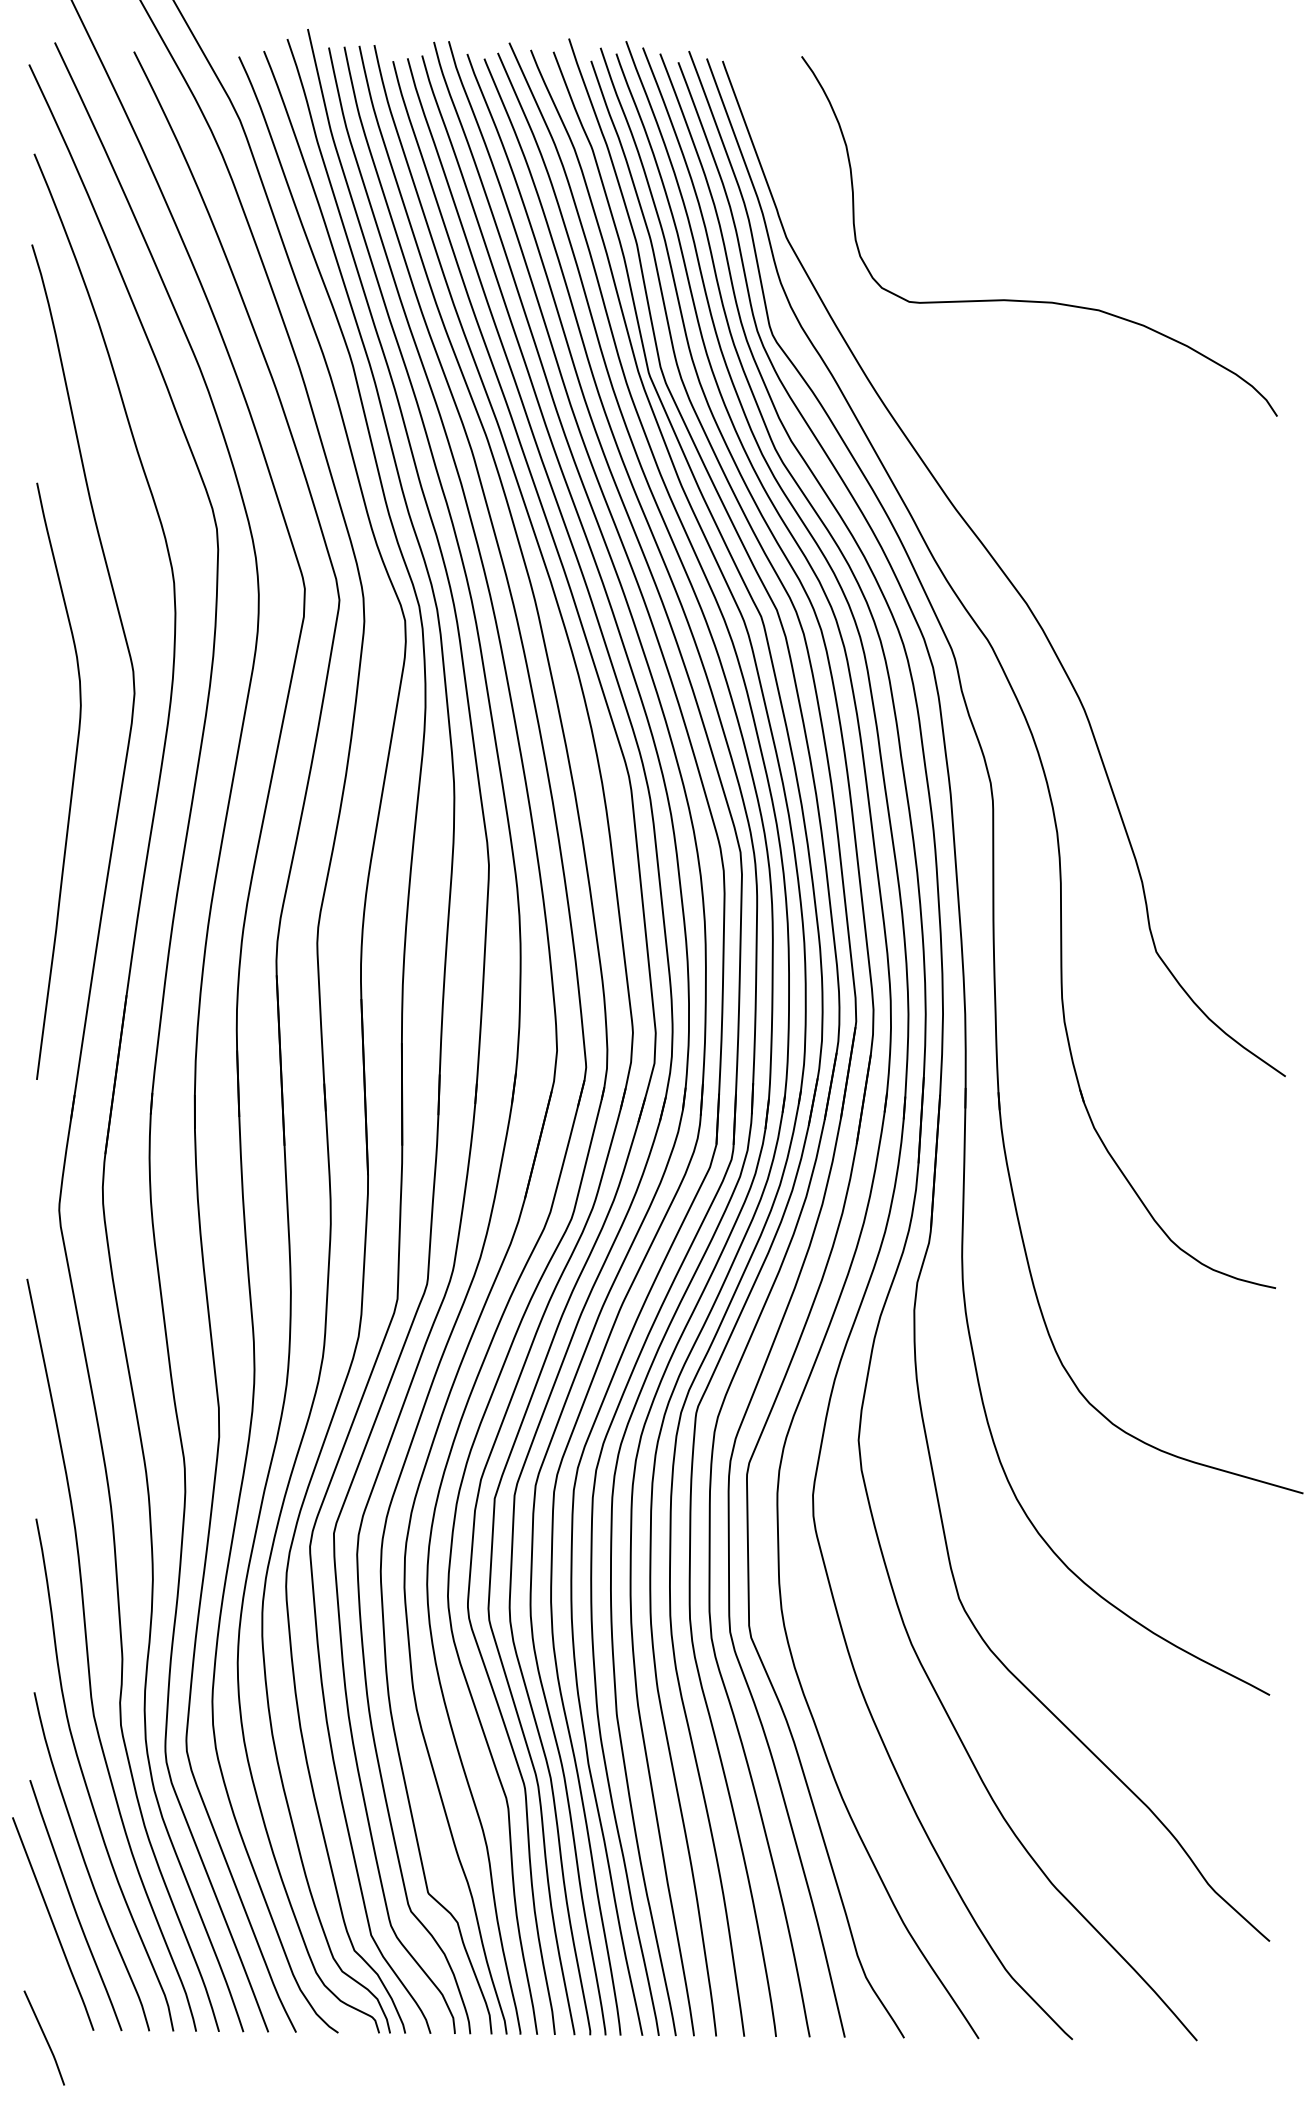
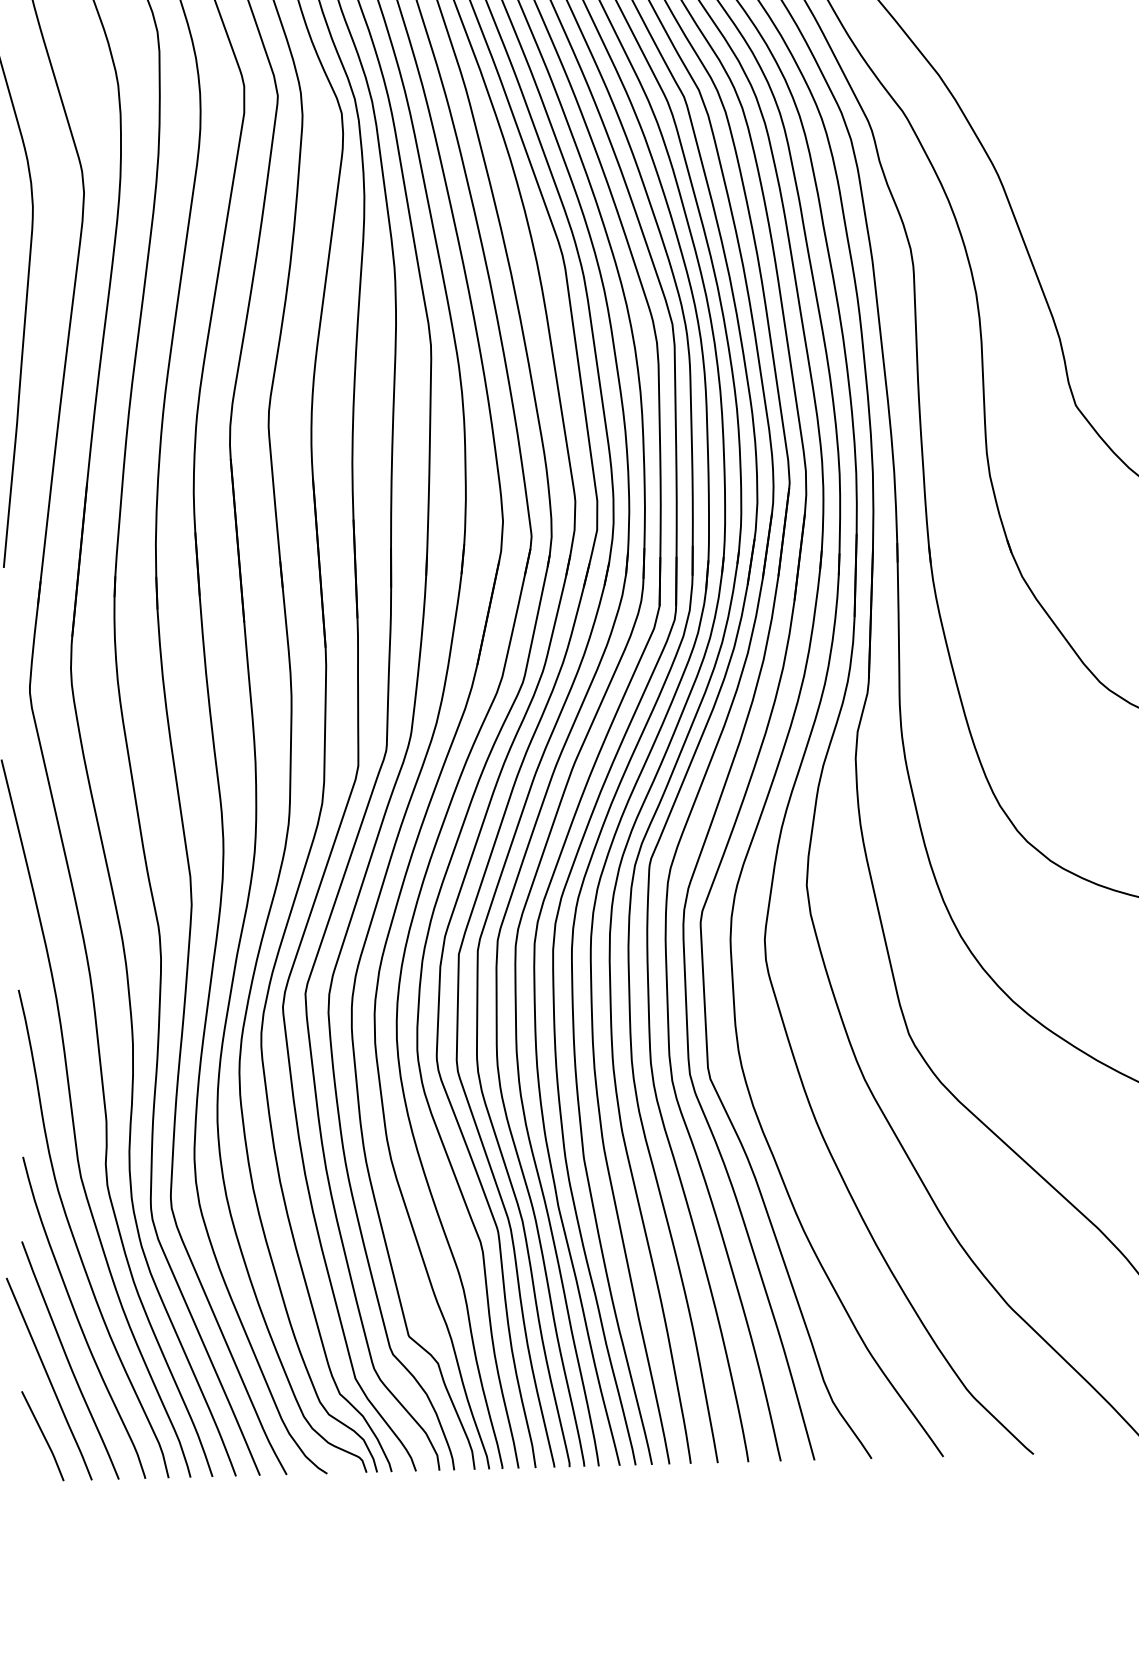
curve: (44, 2037) -> (42, 1435), moved

